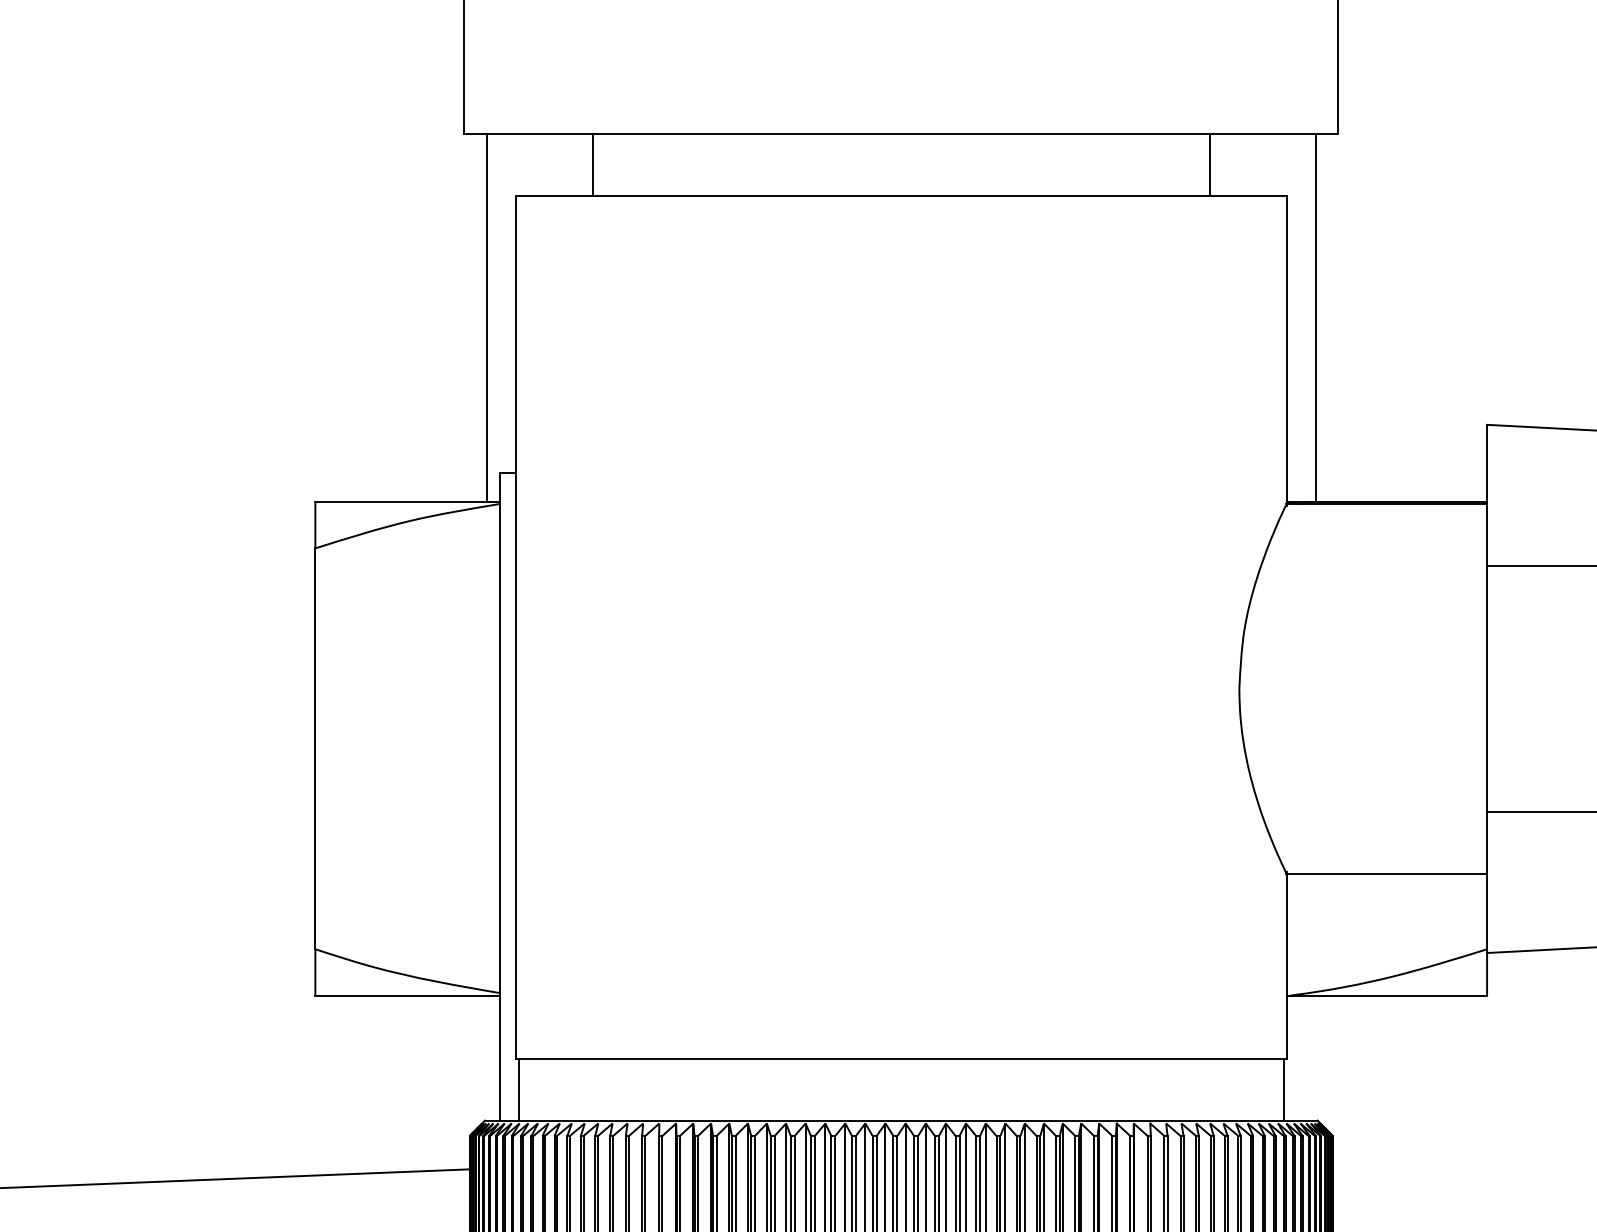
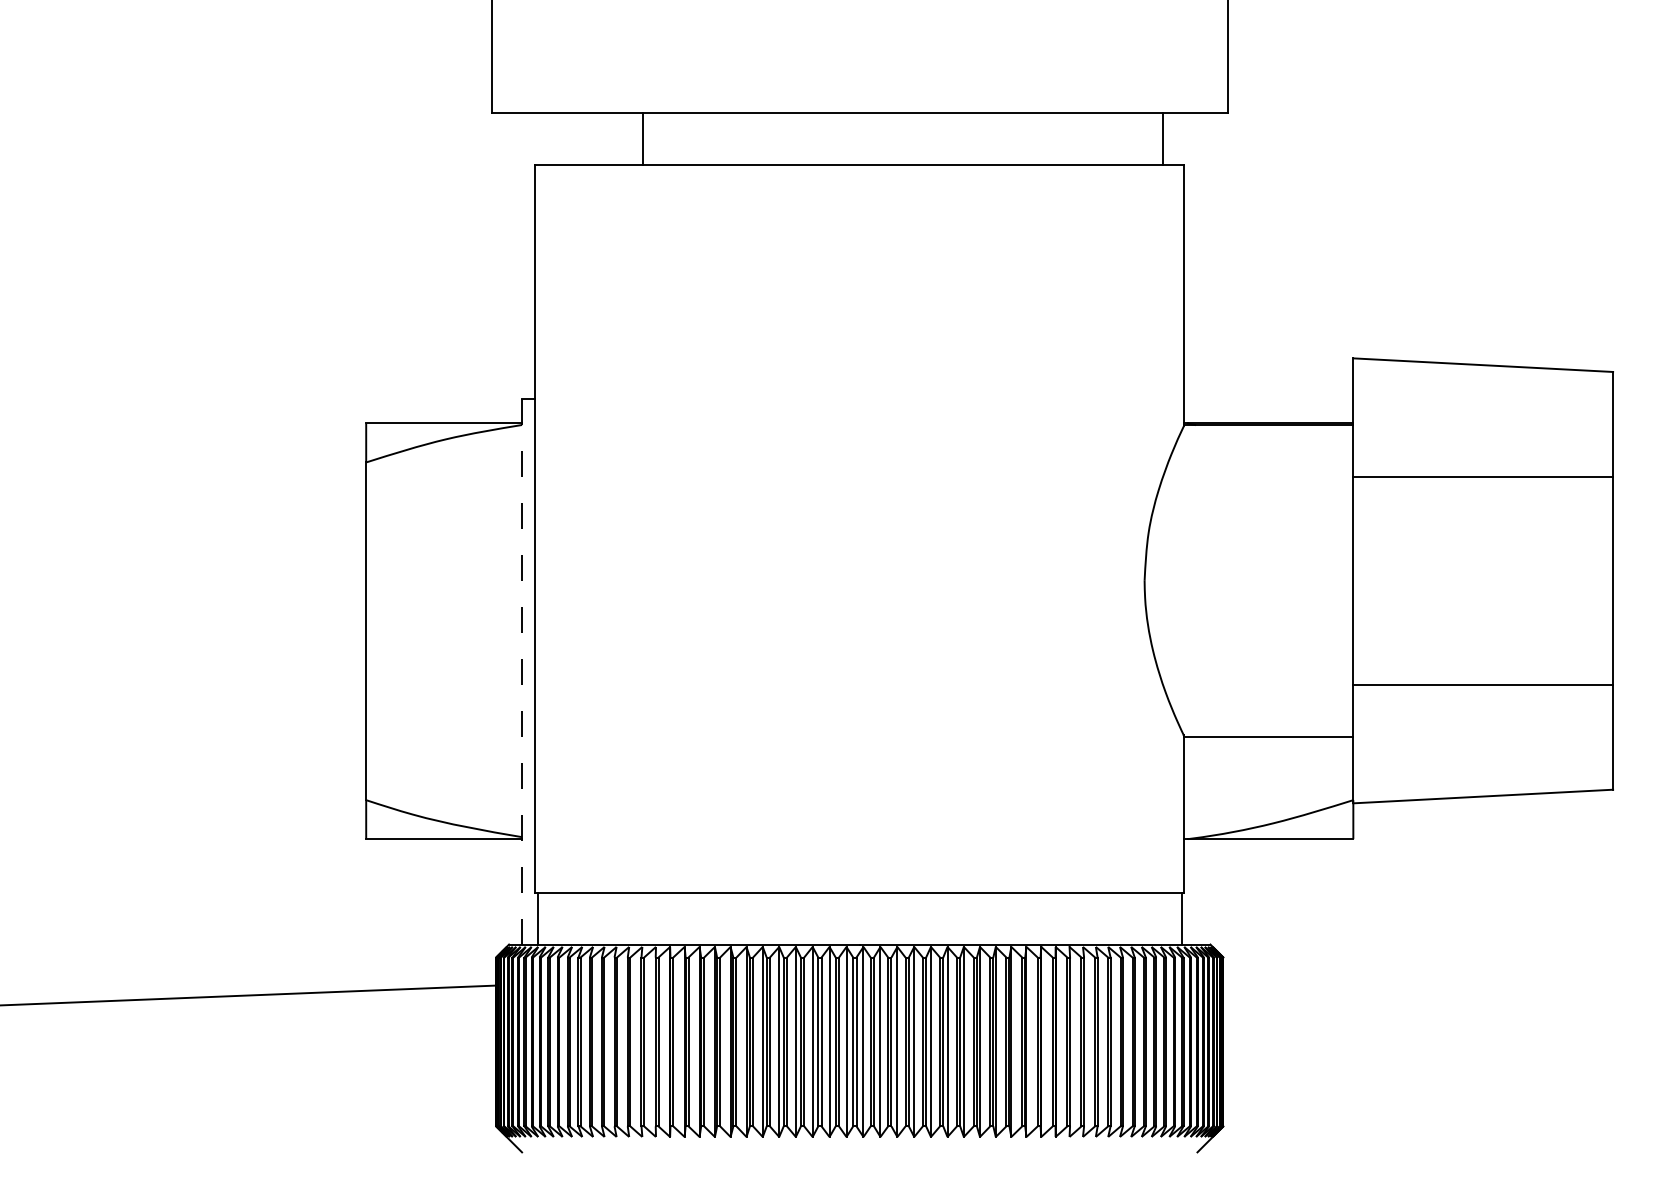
line: (593, 165) -> (643, 139), moved
line: (1209, 165) -> (1162, 139), moved
line: (486, 318) -> (510, 268), removed
line: (1316, 318) -> (1209, 268), removed
line: (500, 796) -> (522, 671), solid -> dashed

